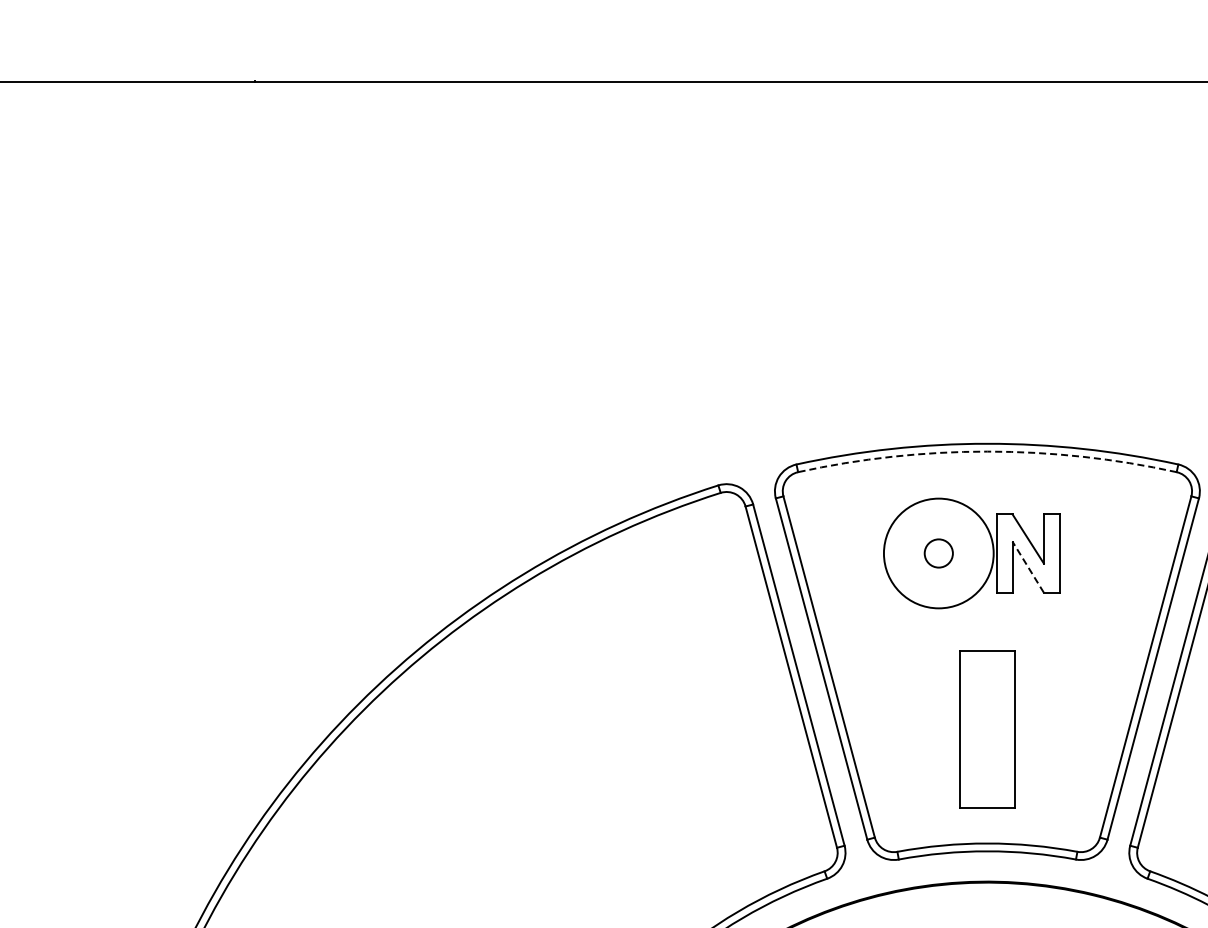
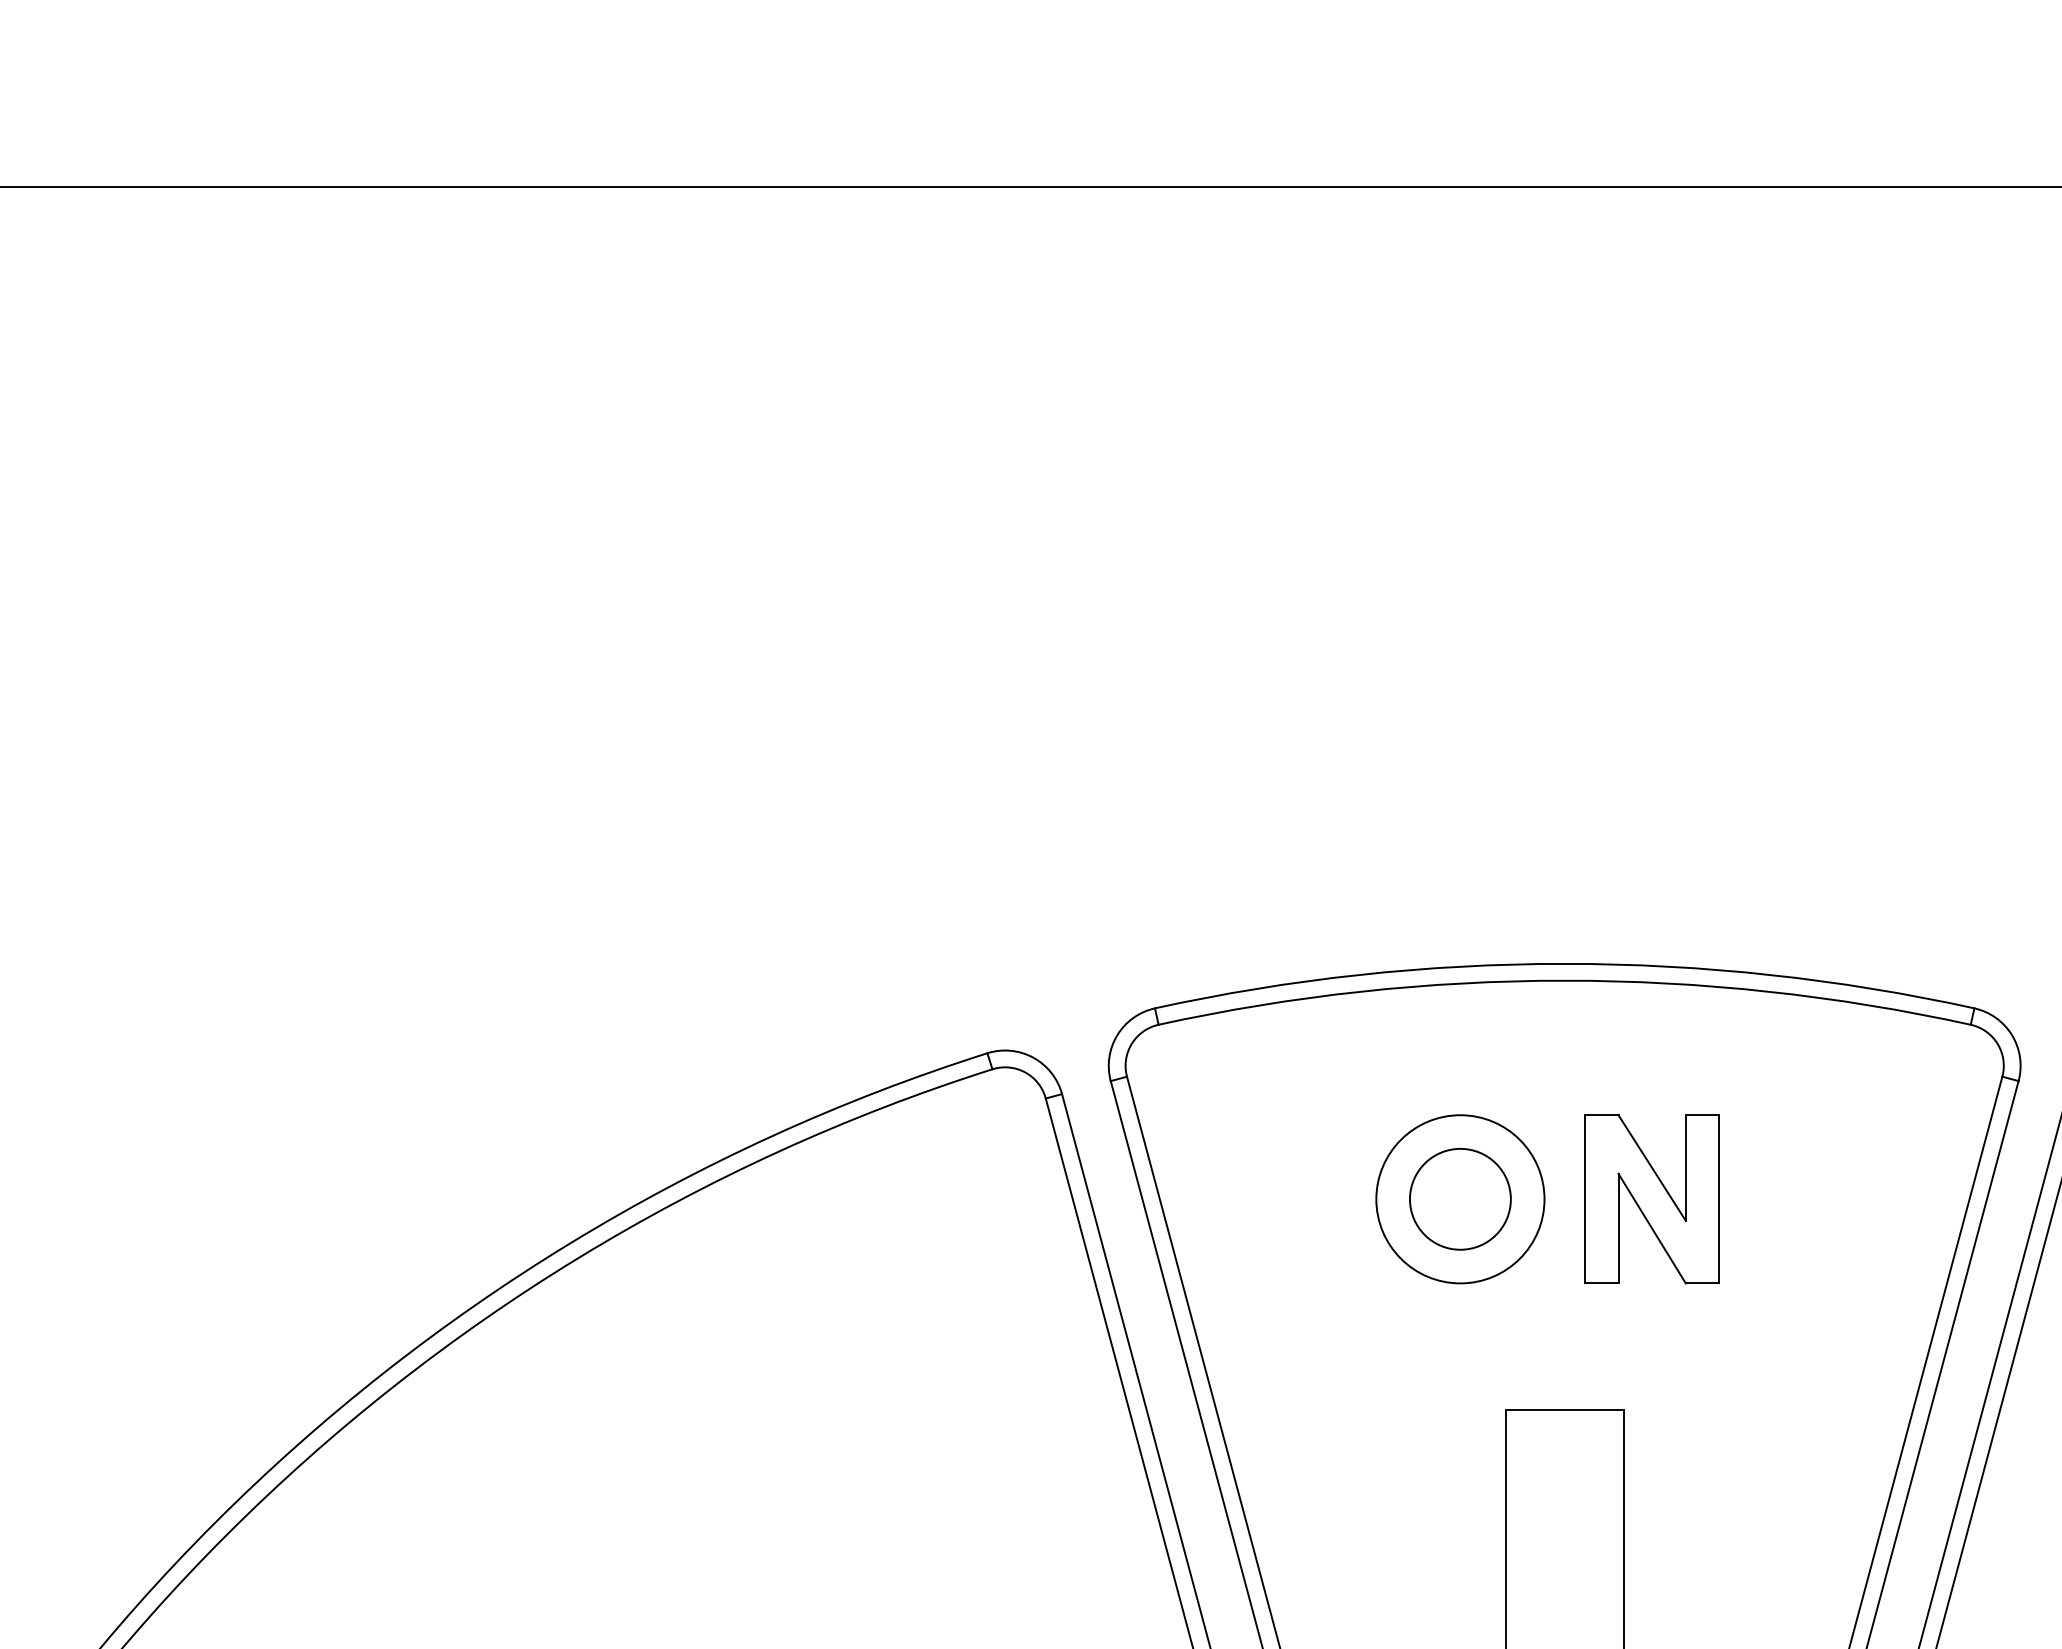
arc: (987, 451) -> (1564, 980), dashed -> solid
circle: (938, 553) -> (1459, 1199), size x0.71
circle: (938, 553) -> (1459, 1199), size x1.67
line: (1028, 567) -> (1652, 1229), dashed -> solid

